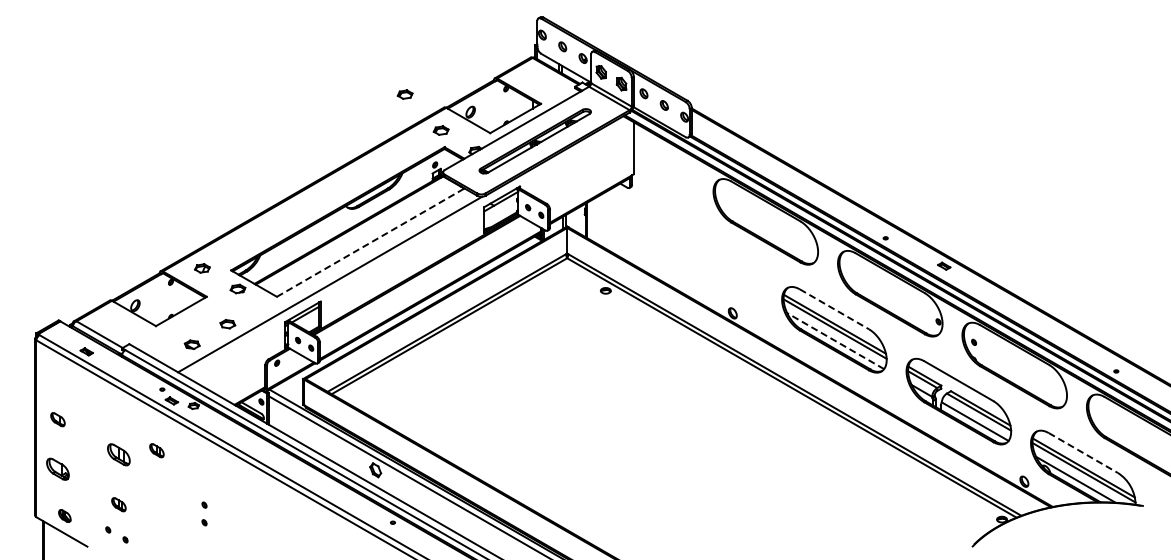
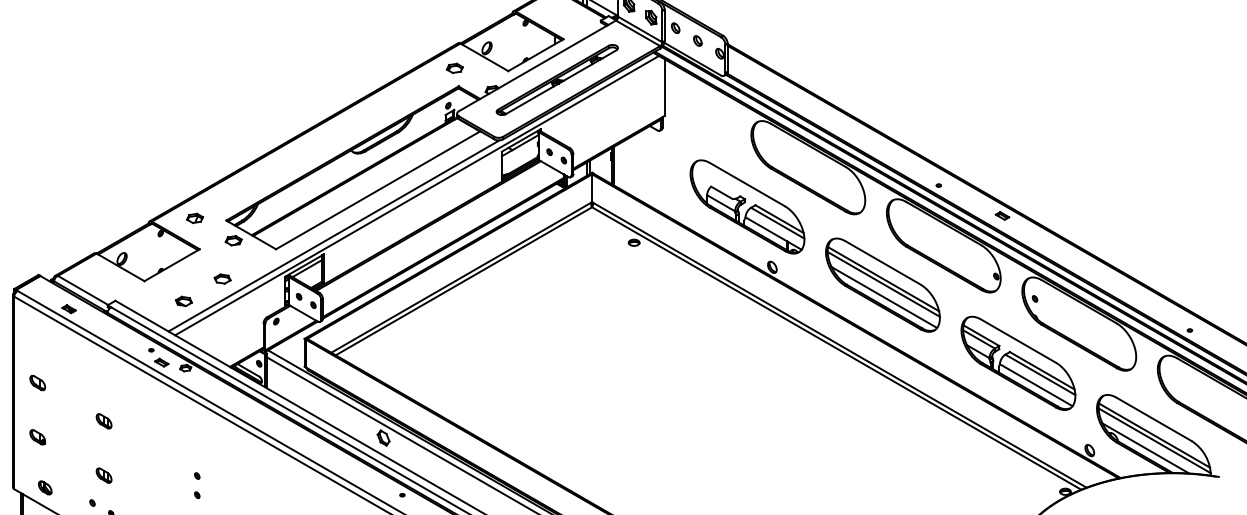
part: (404, 94) -> (414, 29), removed
line: (371, 242) -> (379, 190), dashed -> solid
line: (406, 247) -> (417, 195), added
part: (709, 257) -> (747, 206), added
line: (834, 309) -> (883, 263), dashed -> solid
line: (835, 340) -> (884, 296), dashed -> solid
part: (156, 450) -> (145, 416), removed
line: (1083, 452) -> (1154, 418), dashed -> solid
part: (118, 454) -> (103, 420), size x0.62
part: (57, 469) -> (37, 437), size x0.62

